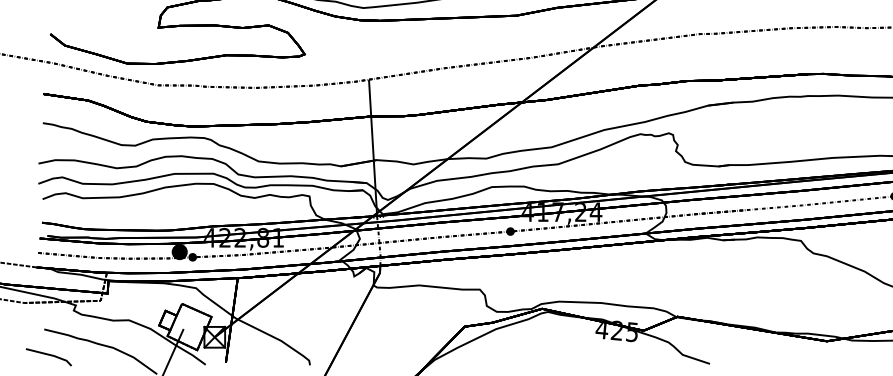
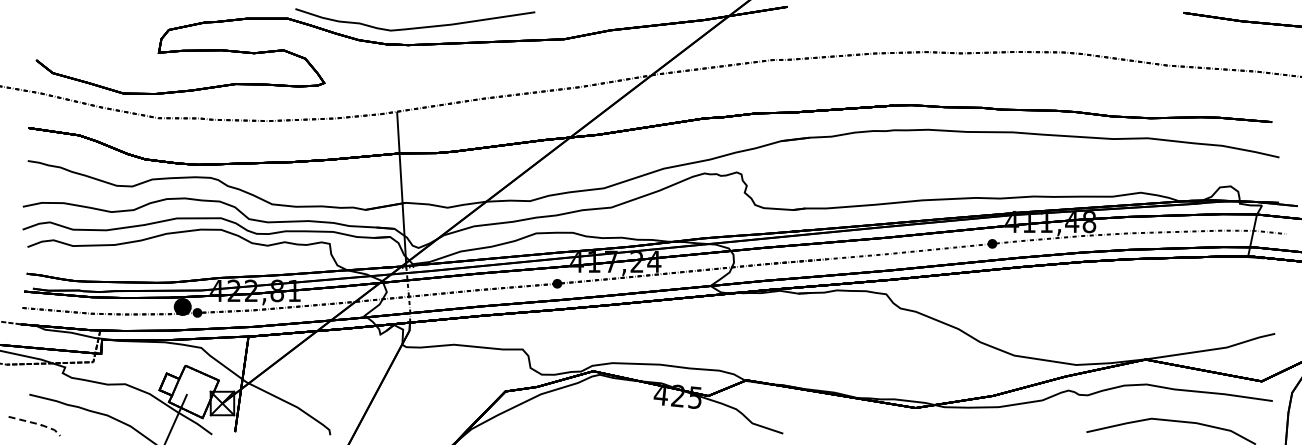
line: (51, 355) -> (37, 424), solid -> dashed

